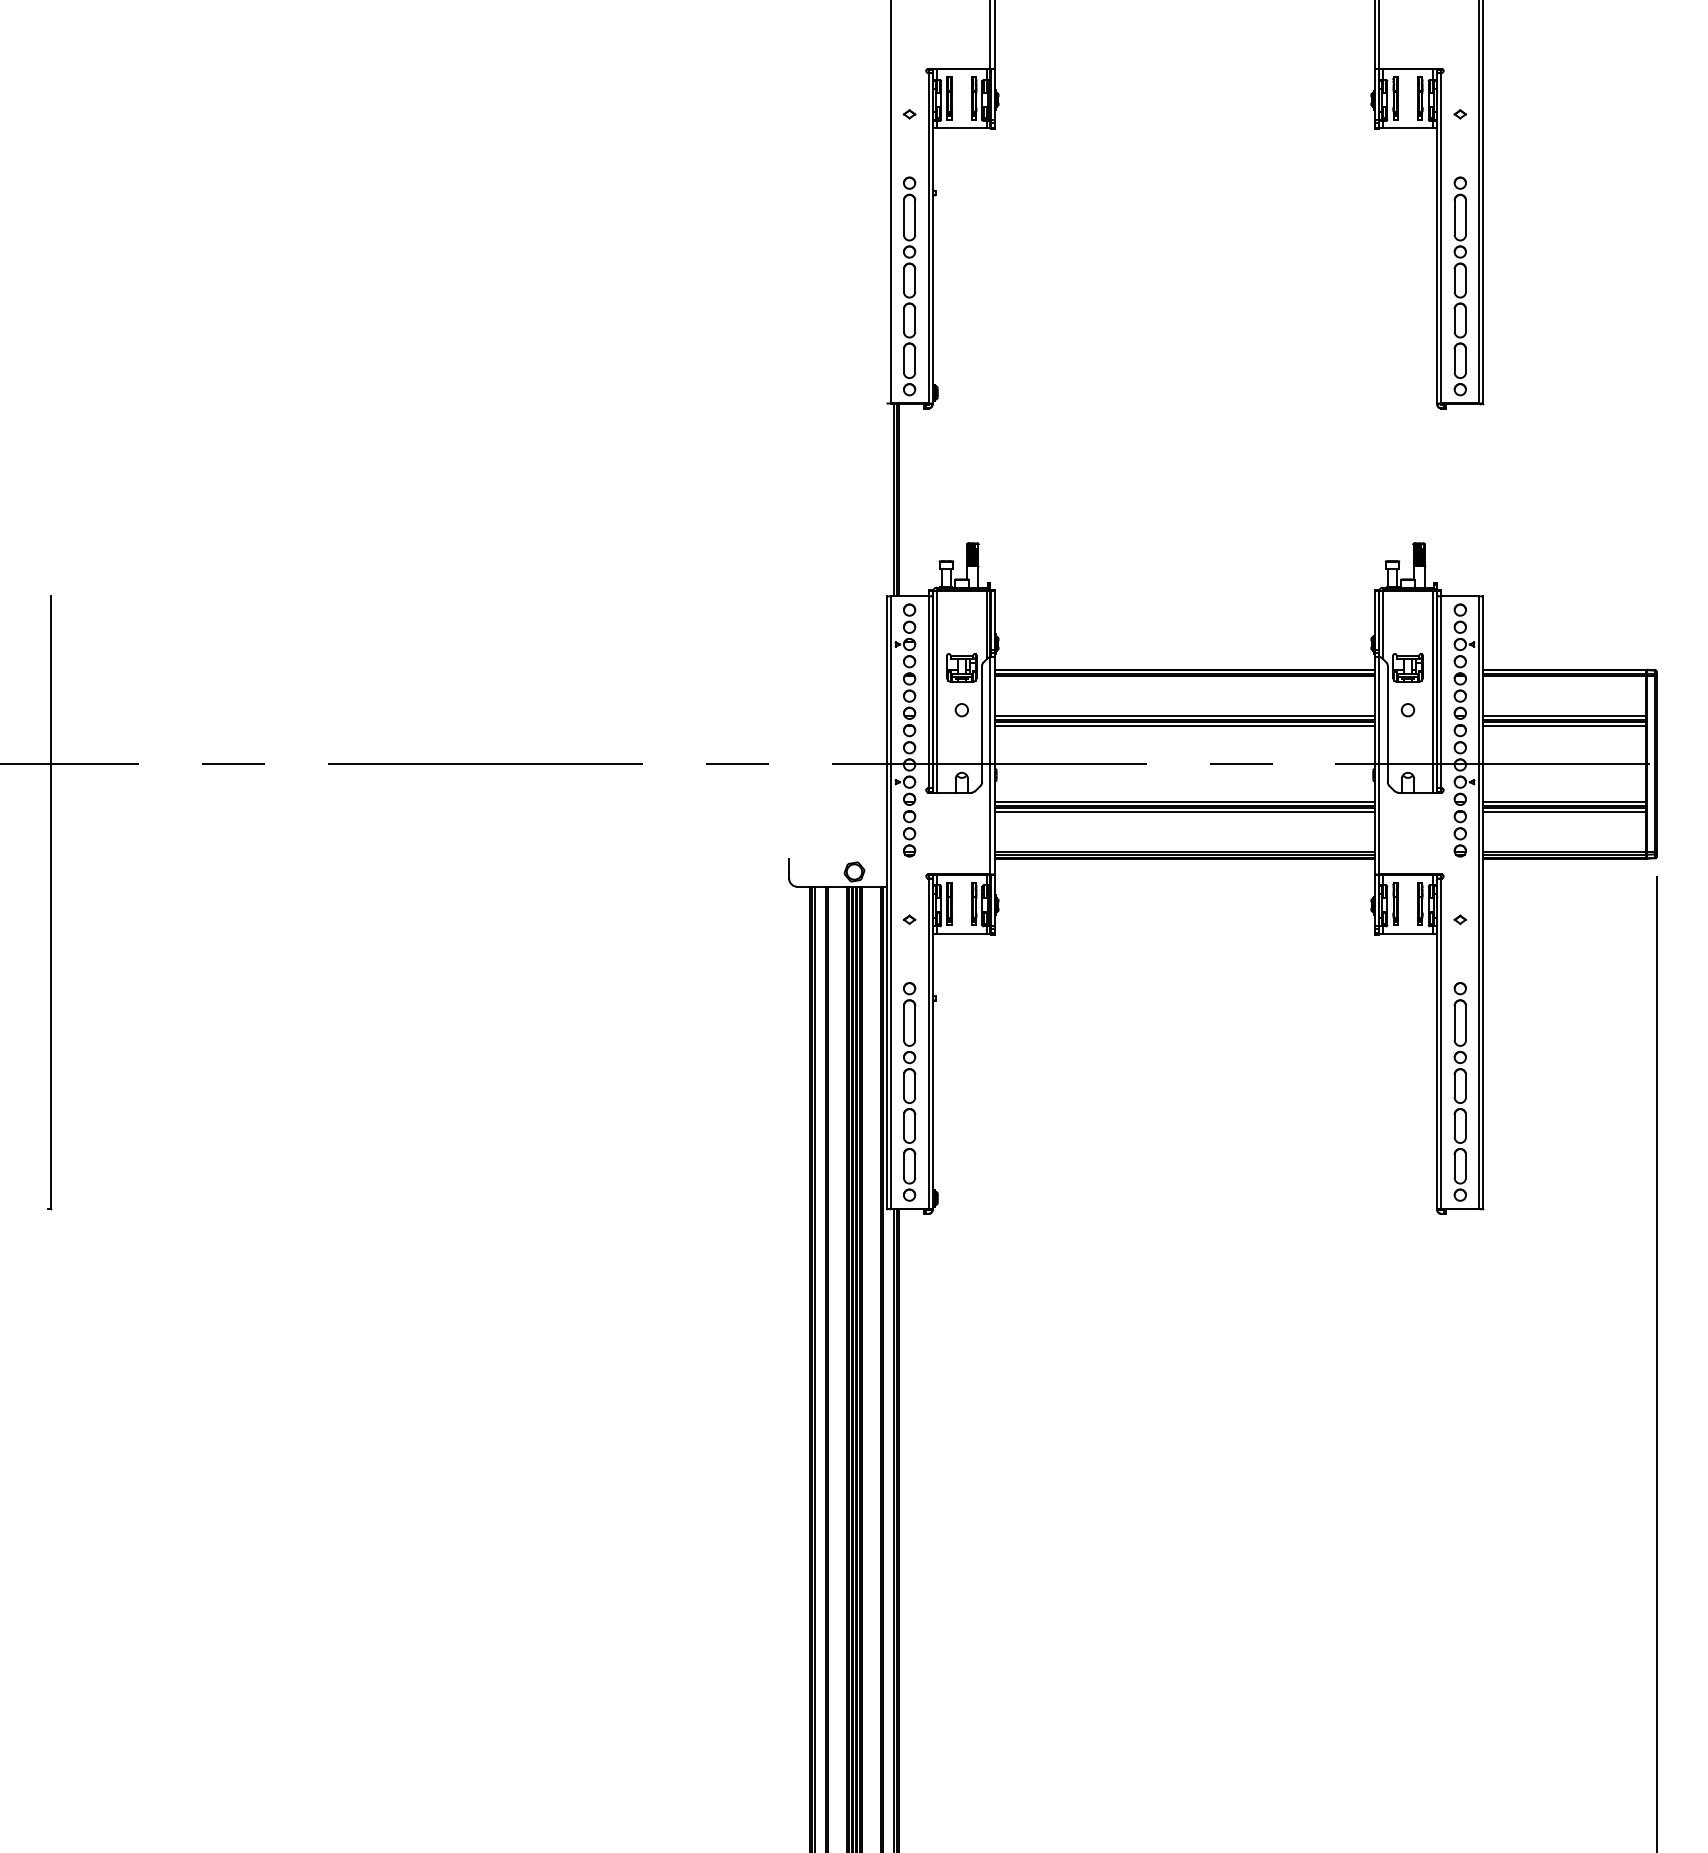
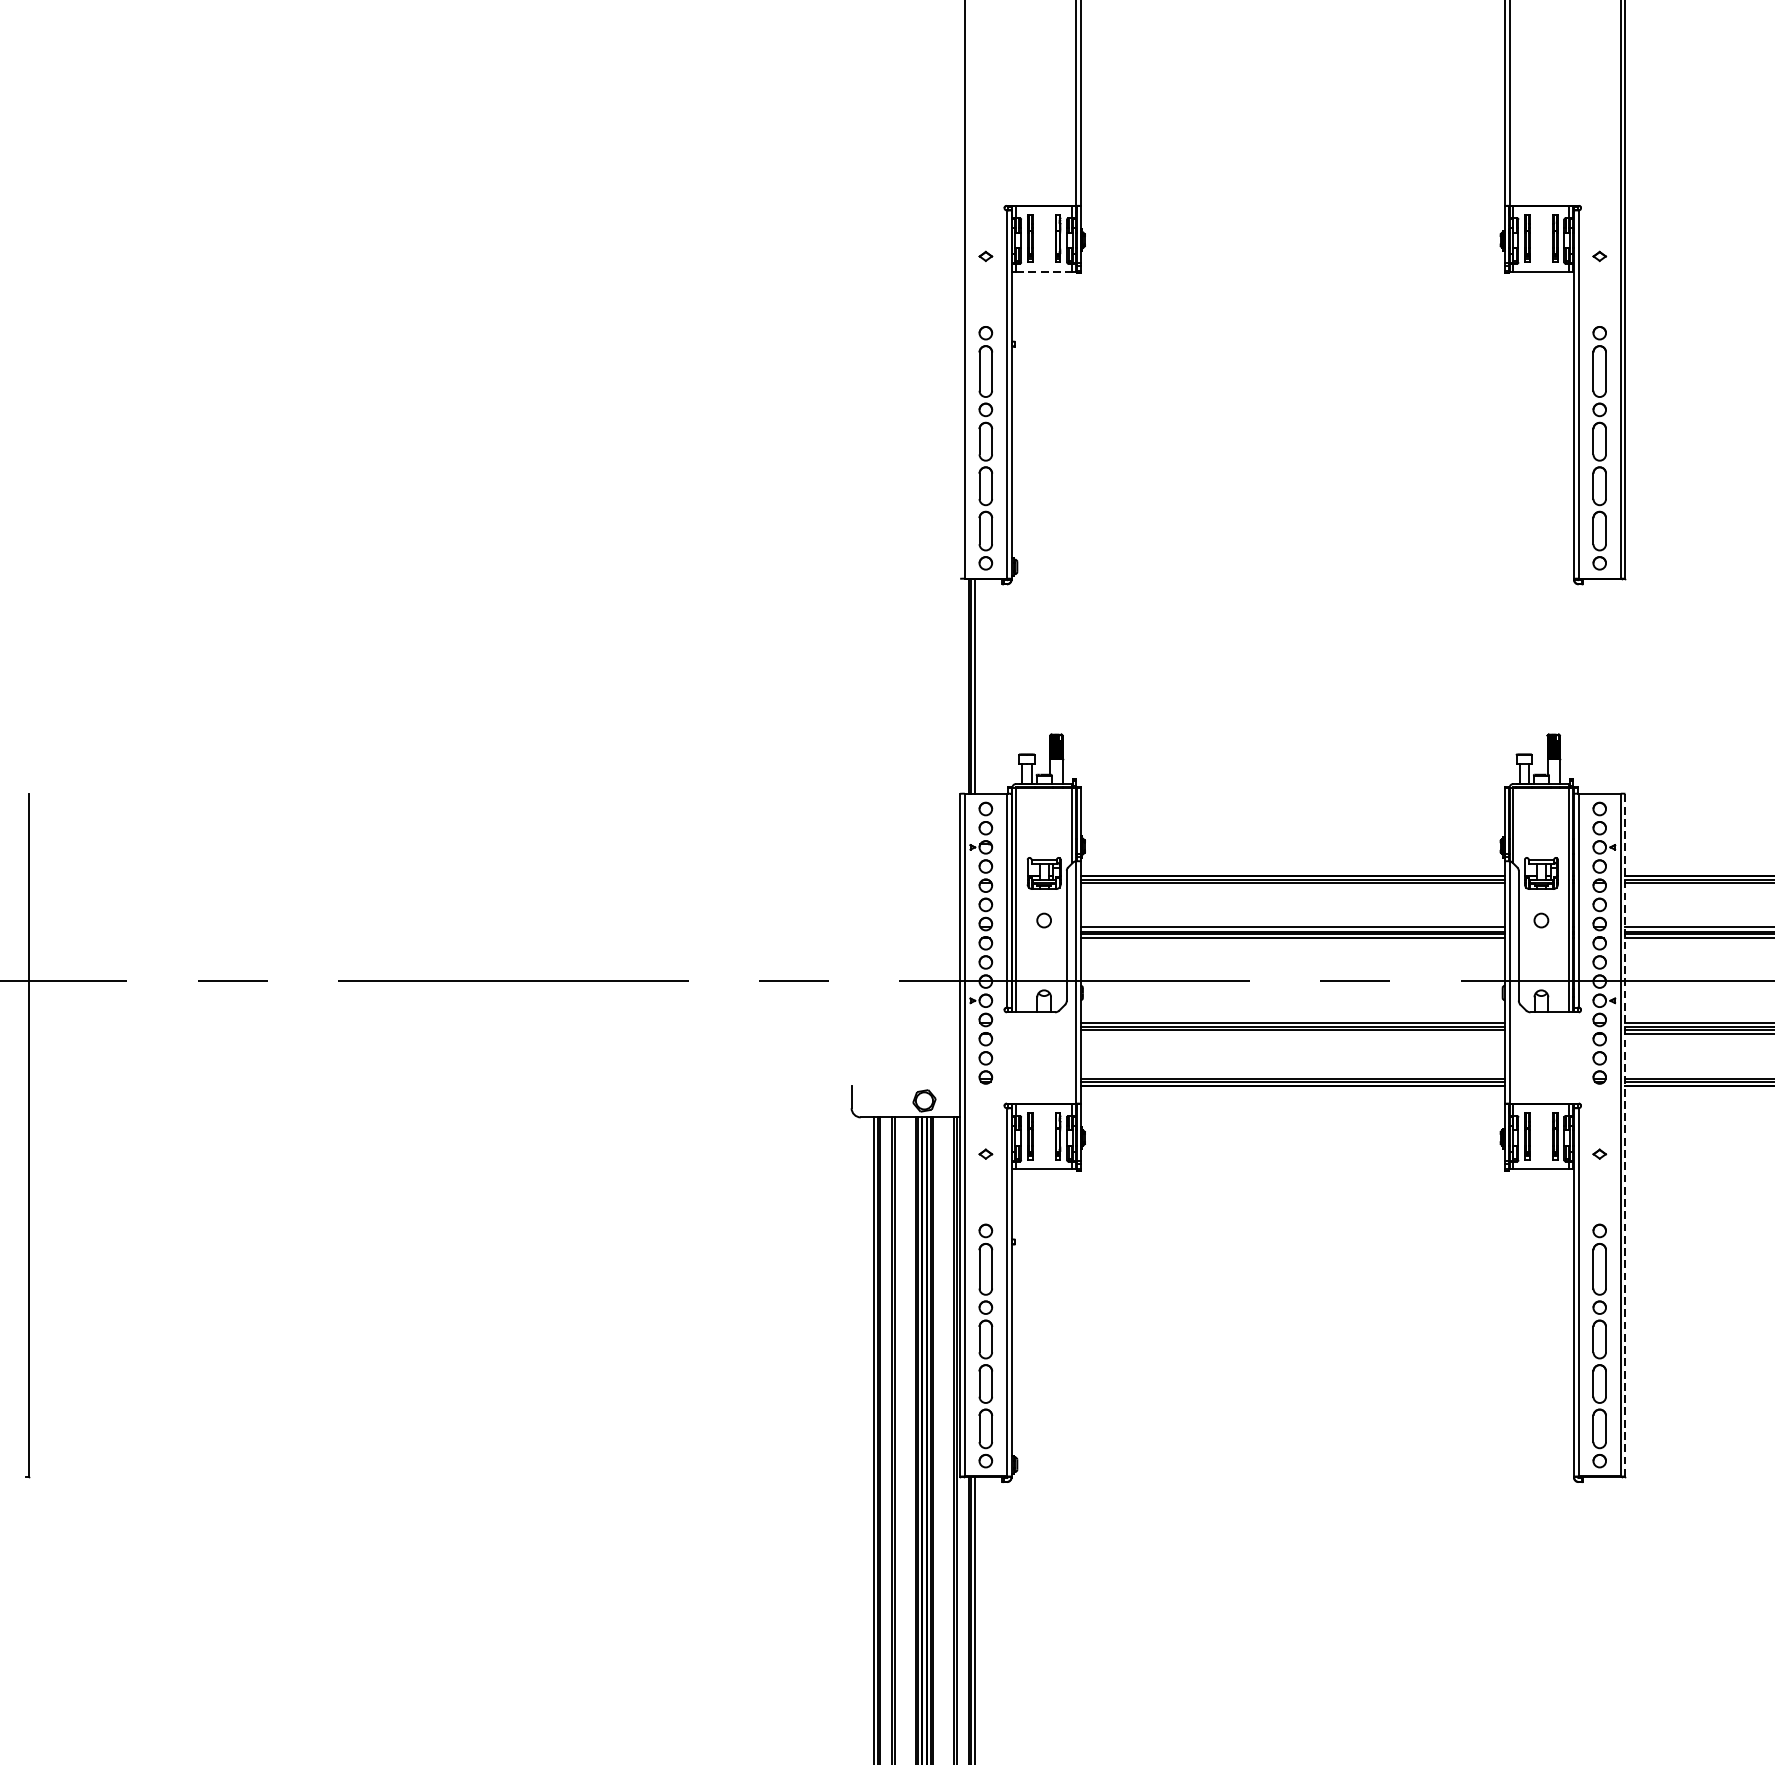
line: (962, 128) -> (1044, 272), solid -> dashed
line: (1184, 812) -> (1292, 1034), removed
line: (1483, 902) -> (1625, 1134), solid -> dashed

